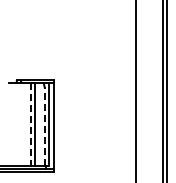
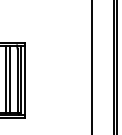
line: (30, 124) -> (6, 79), dashed -> solid
line: (44, 126) -> (17, 80), dashed -> solid

